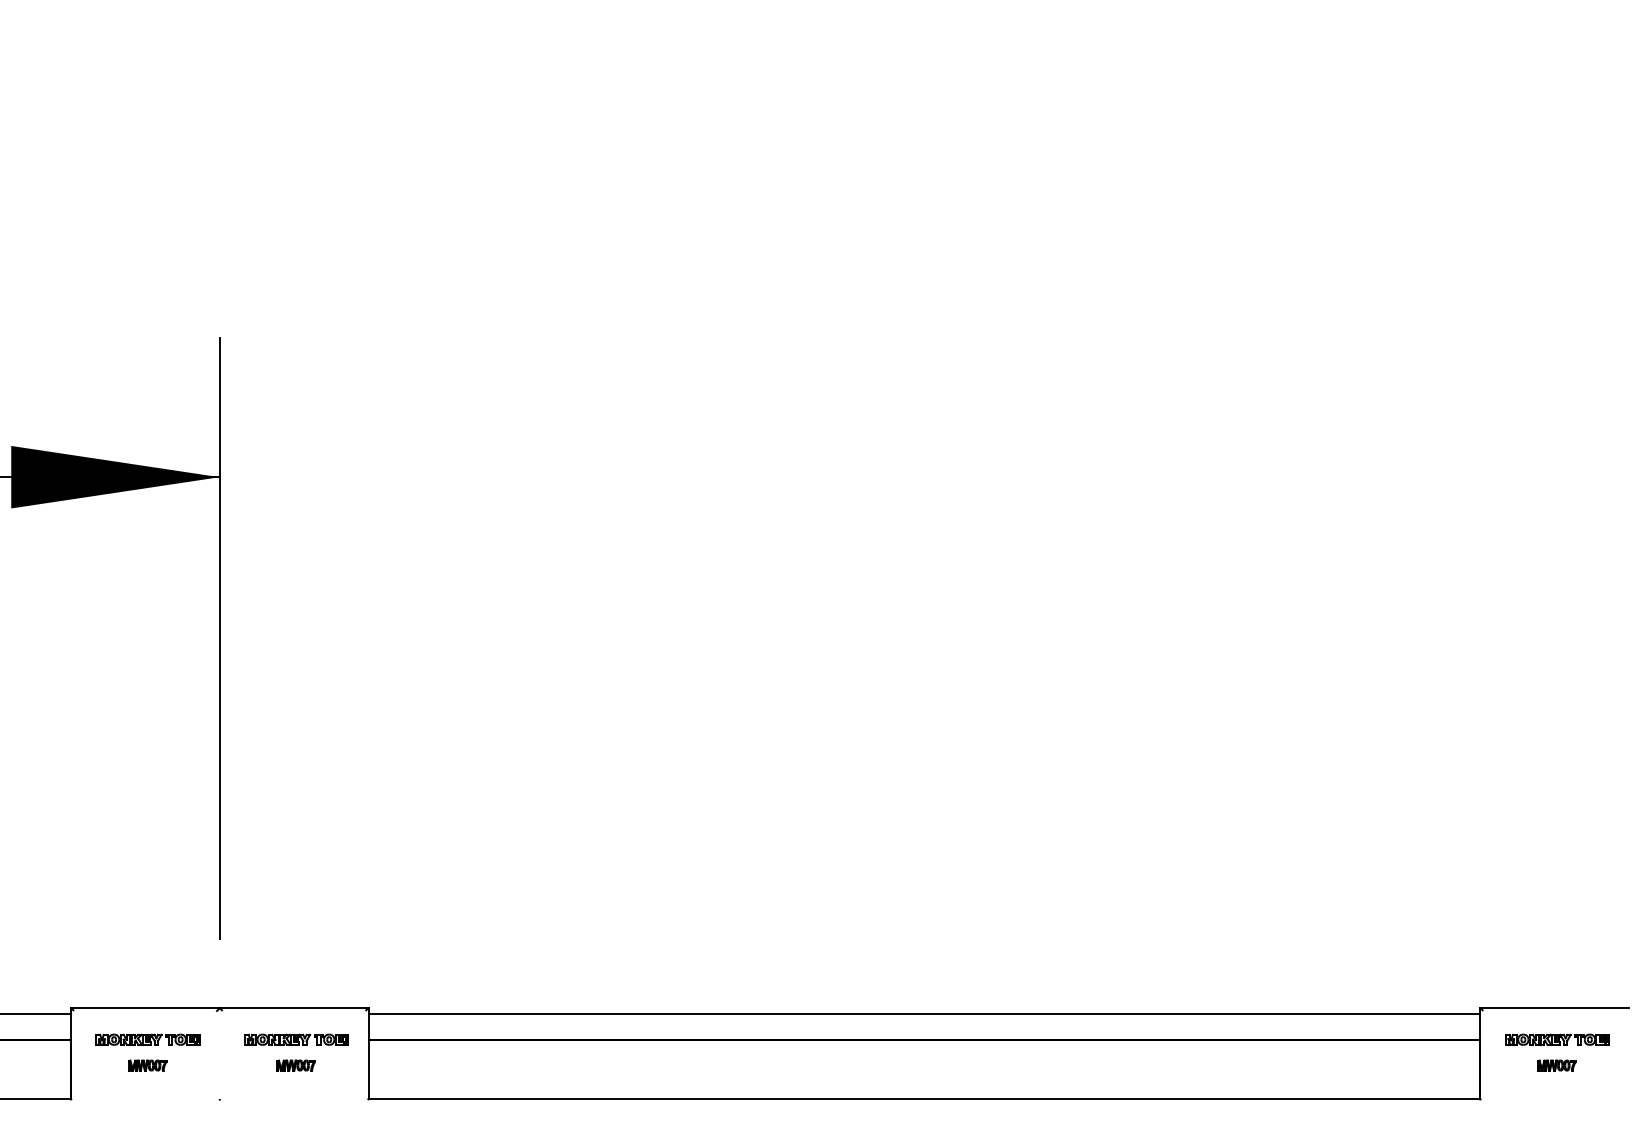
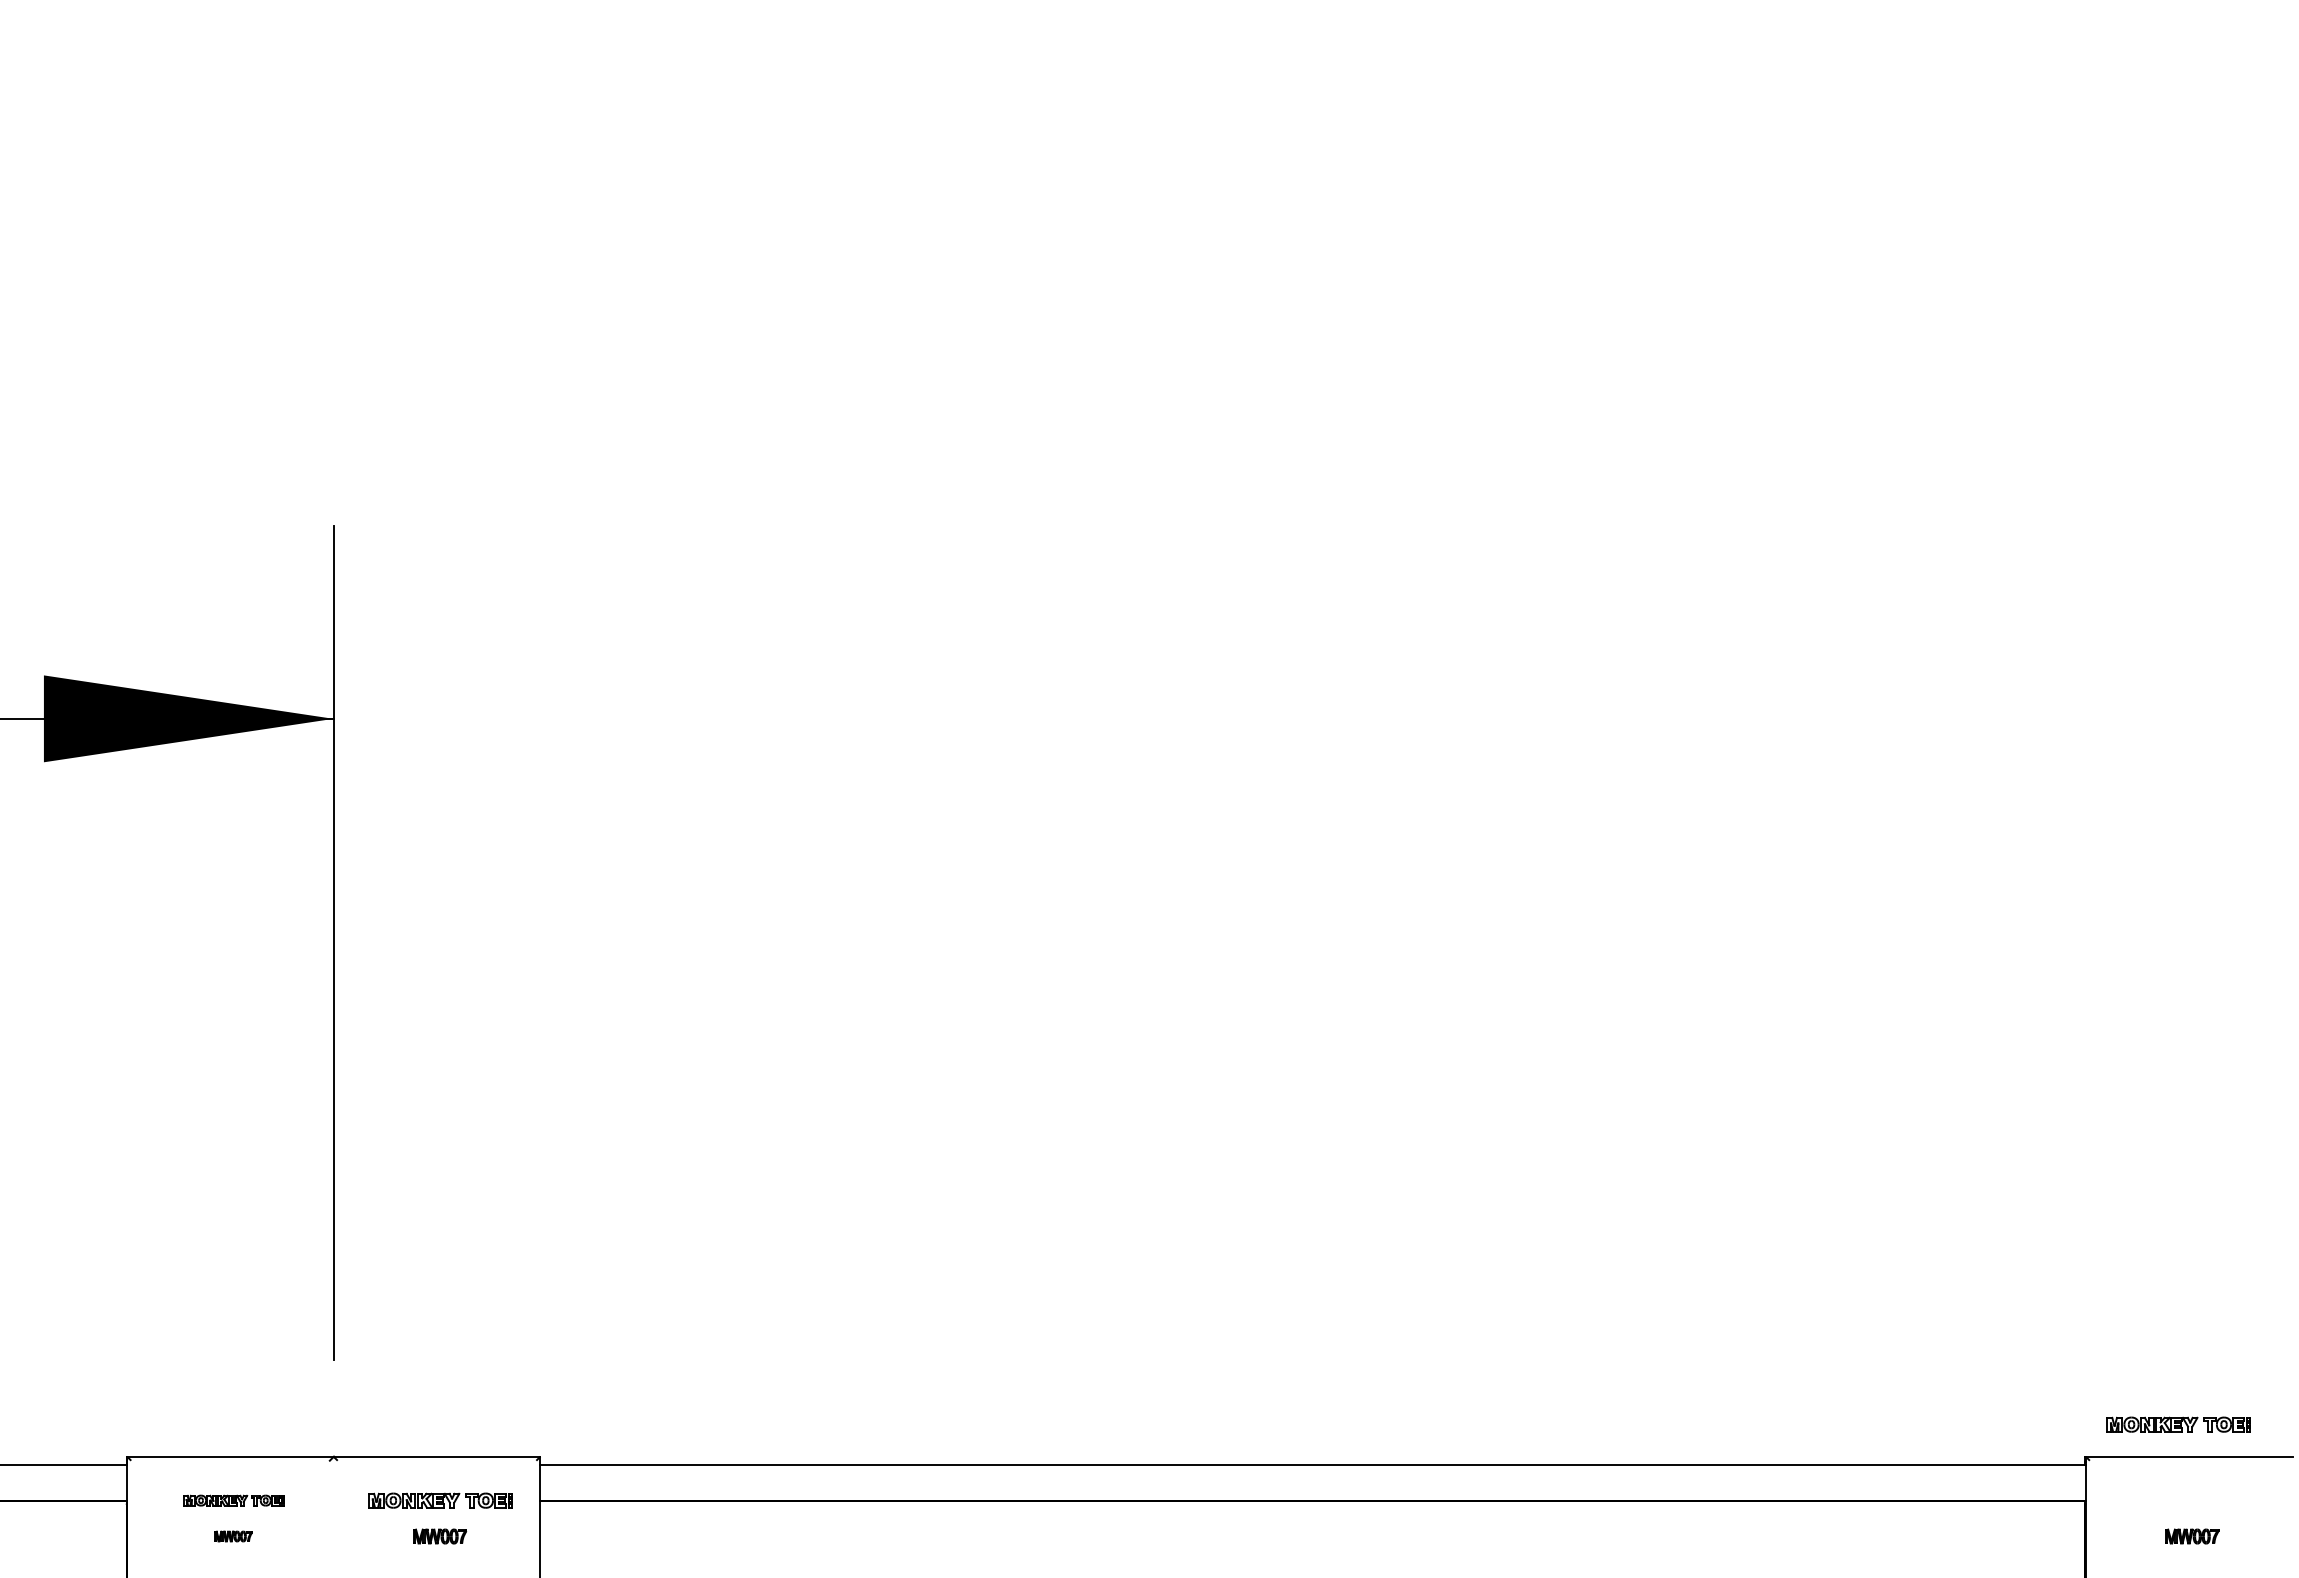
part: (147, 1039) -> (233, 1500), size x0.7
part: (1557, 1039) -> (2178, 1424), moved
part: (147, 1065) -> (233, 1536), size x0.7

